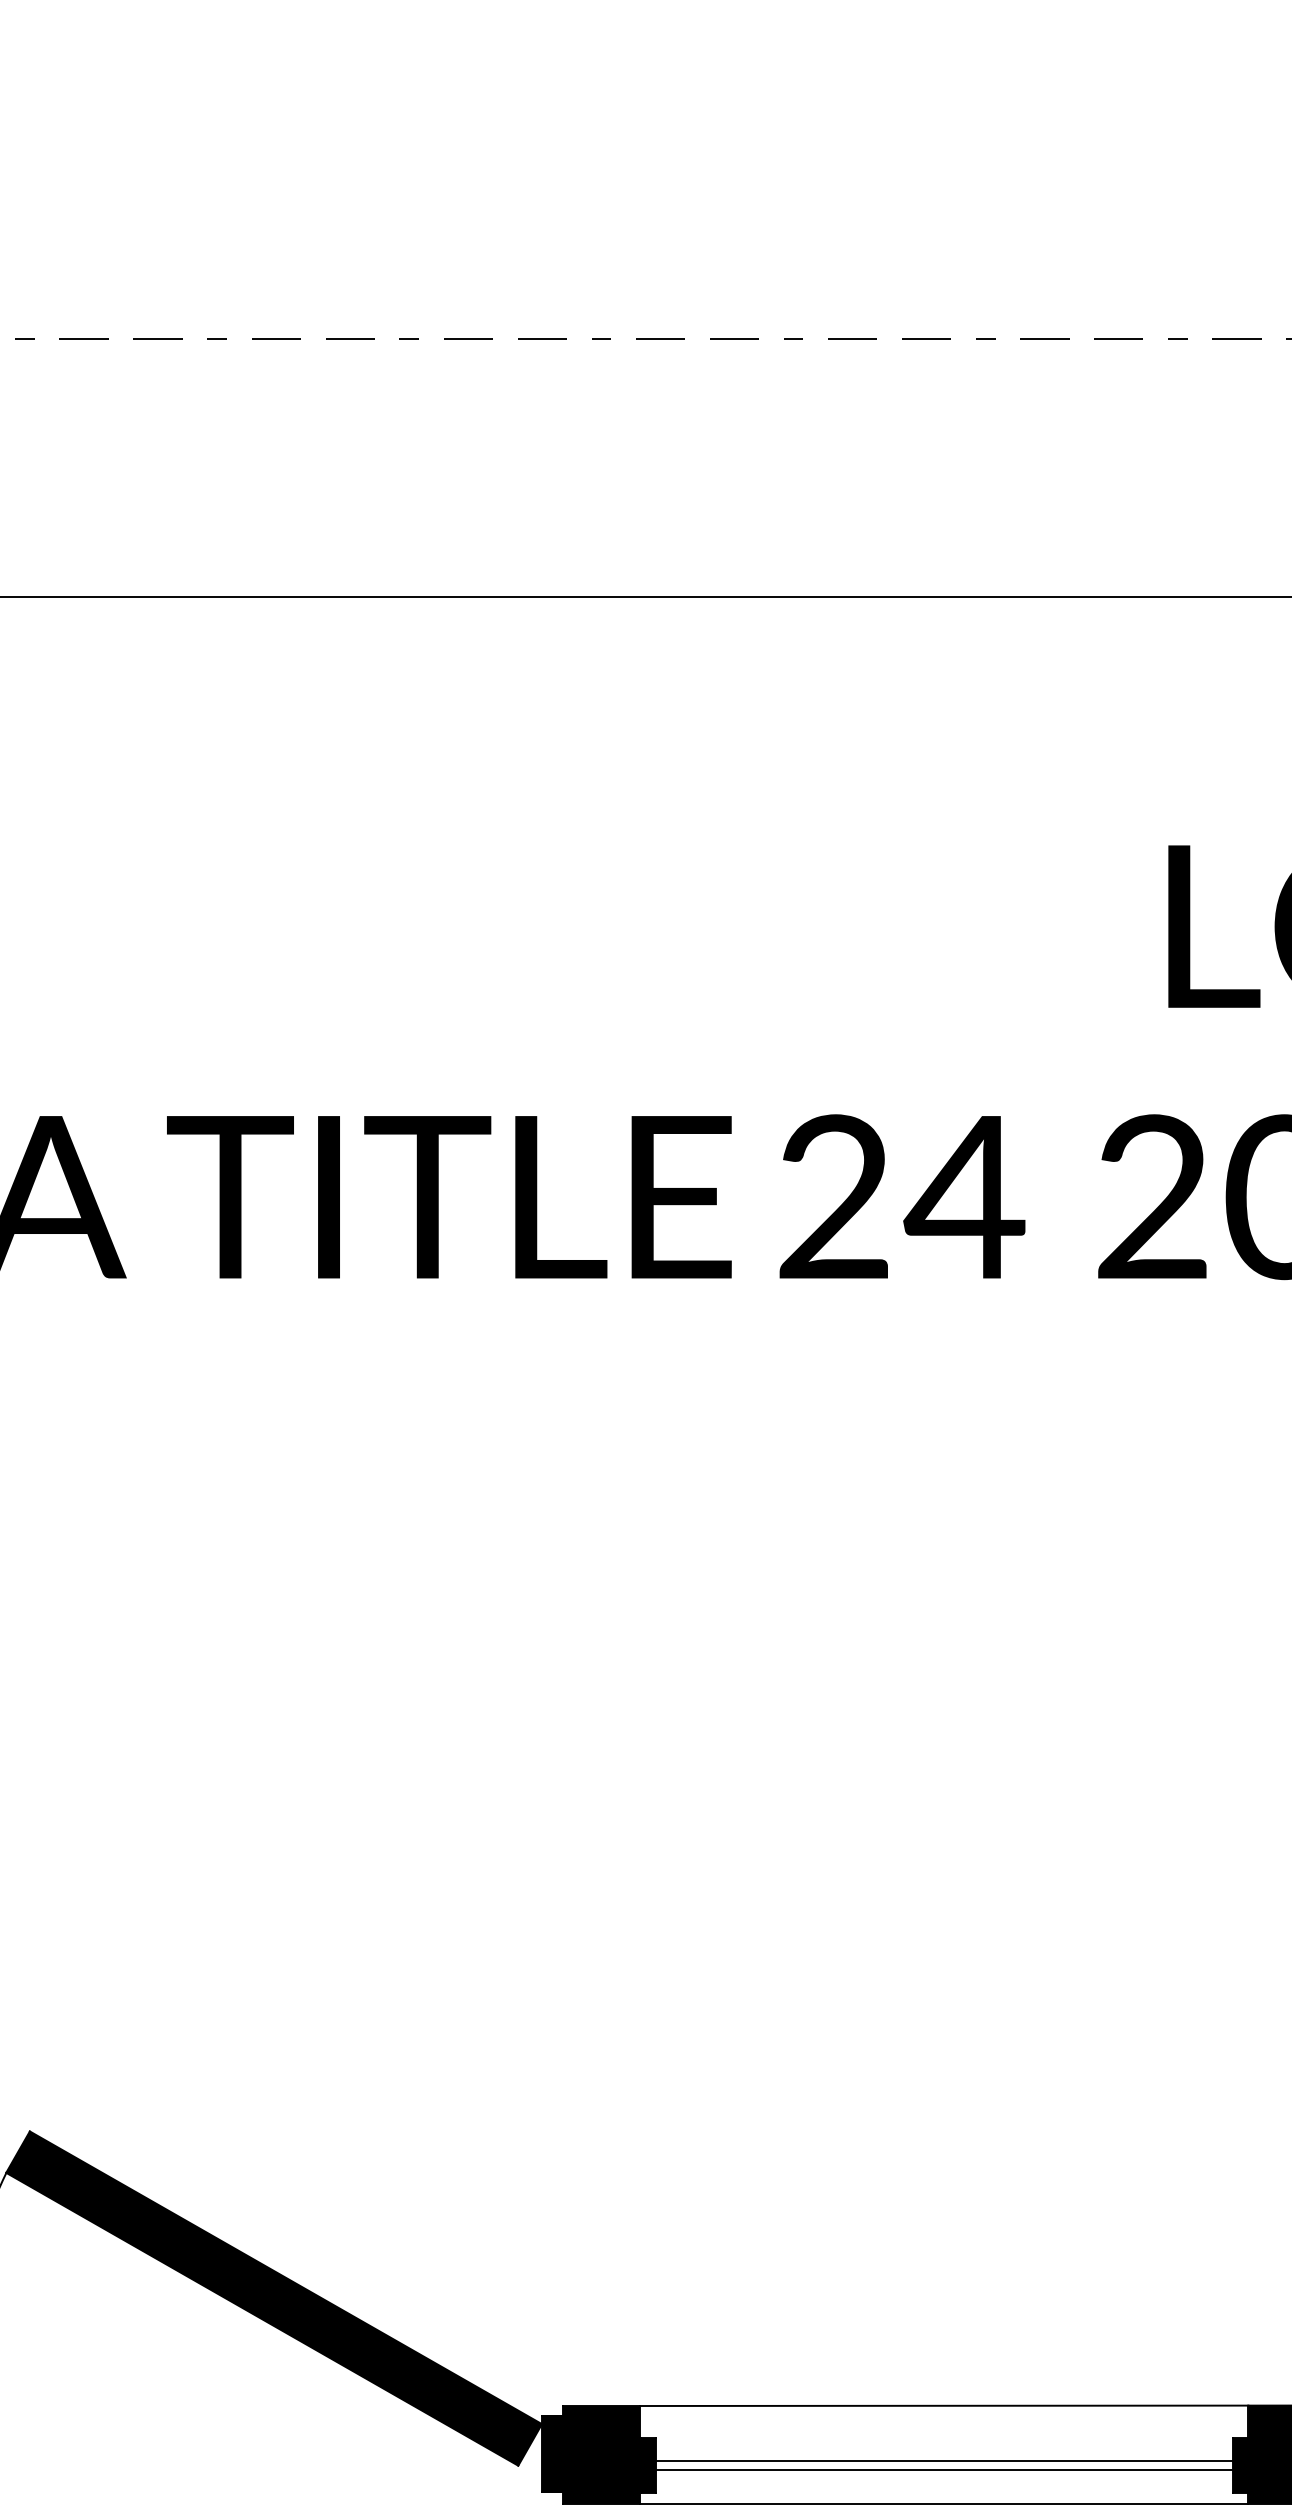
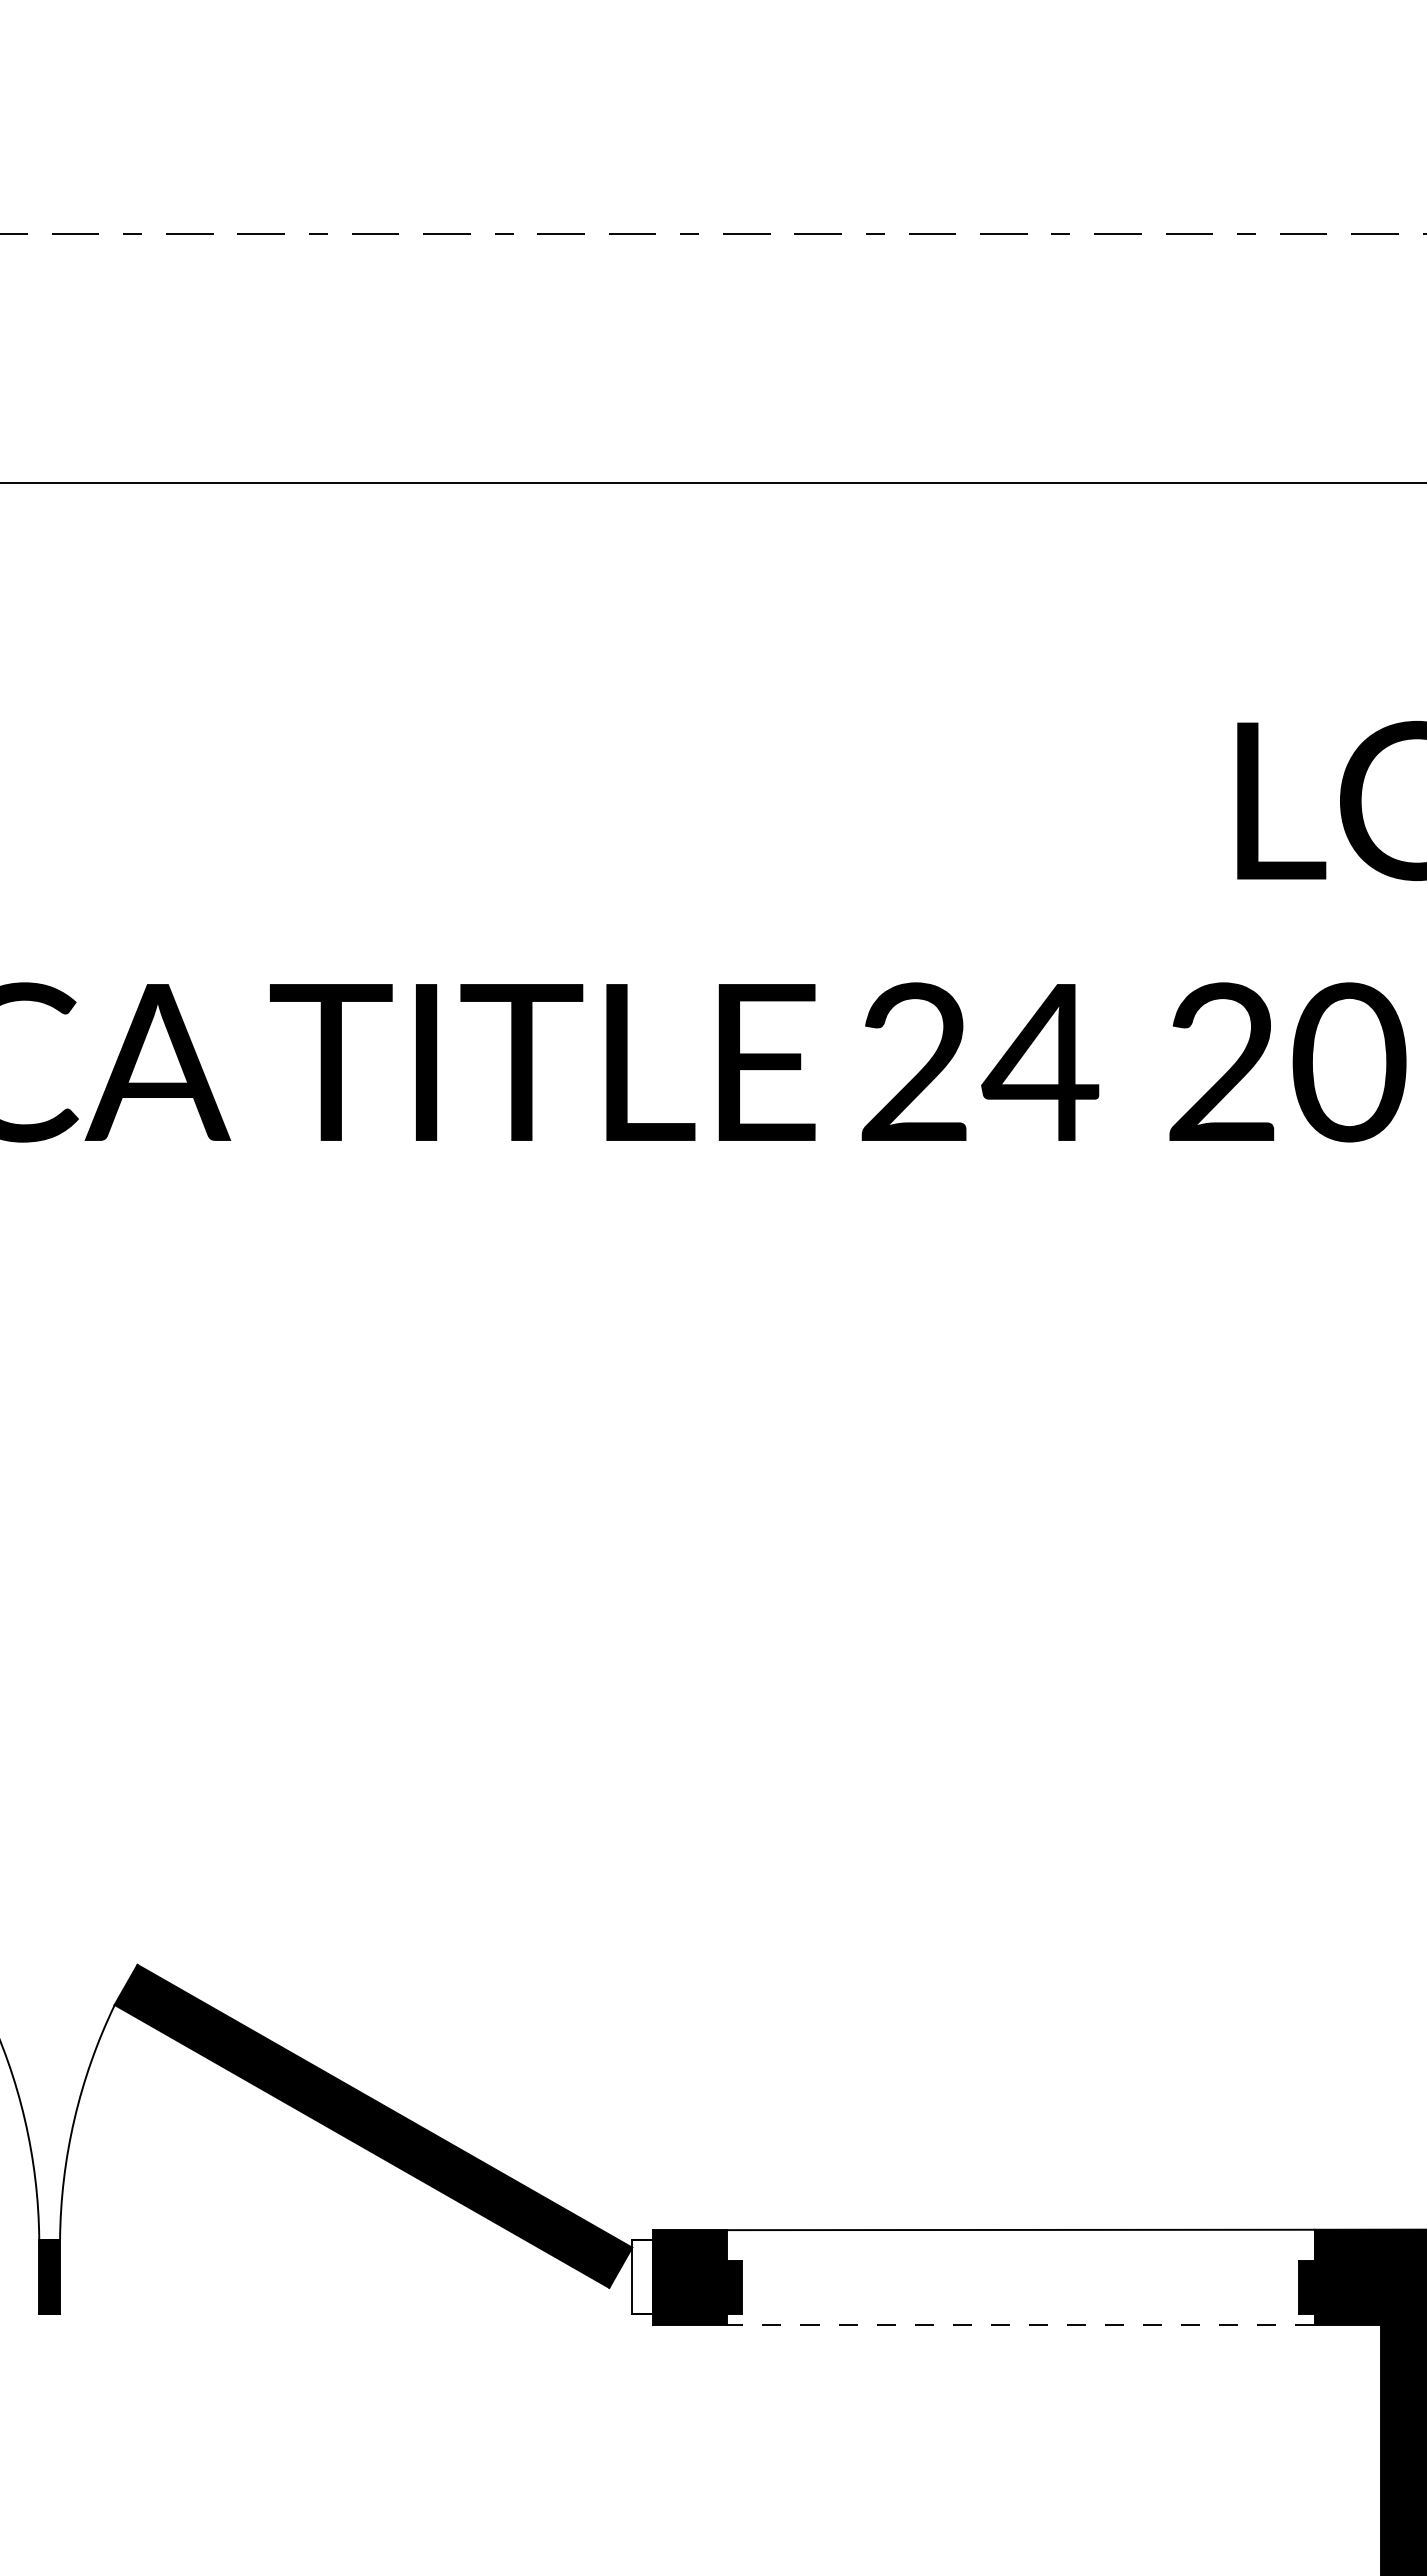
fill: (552, 2453) -> (642, 2276), removed
line: (943, 2461) -> (1020, 2283), removed
line: (943, 2469) -> (1020, 2291), removed
line: (943, 2503) -> (1020, 2324), solid -> dashed

